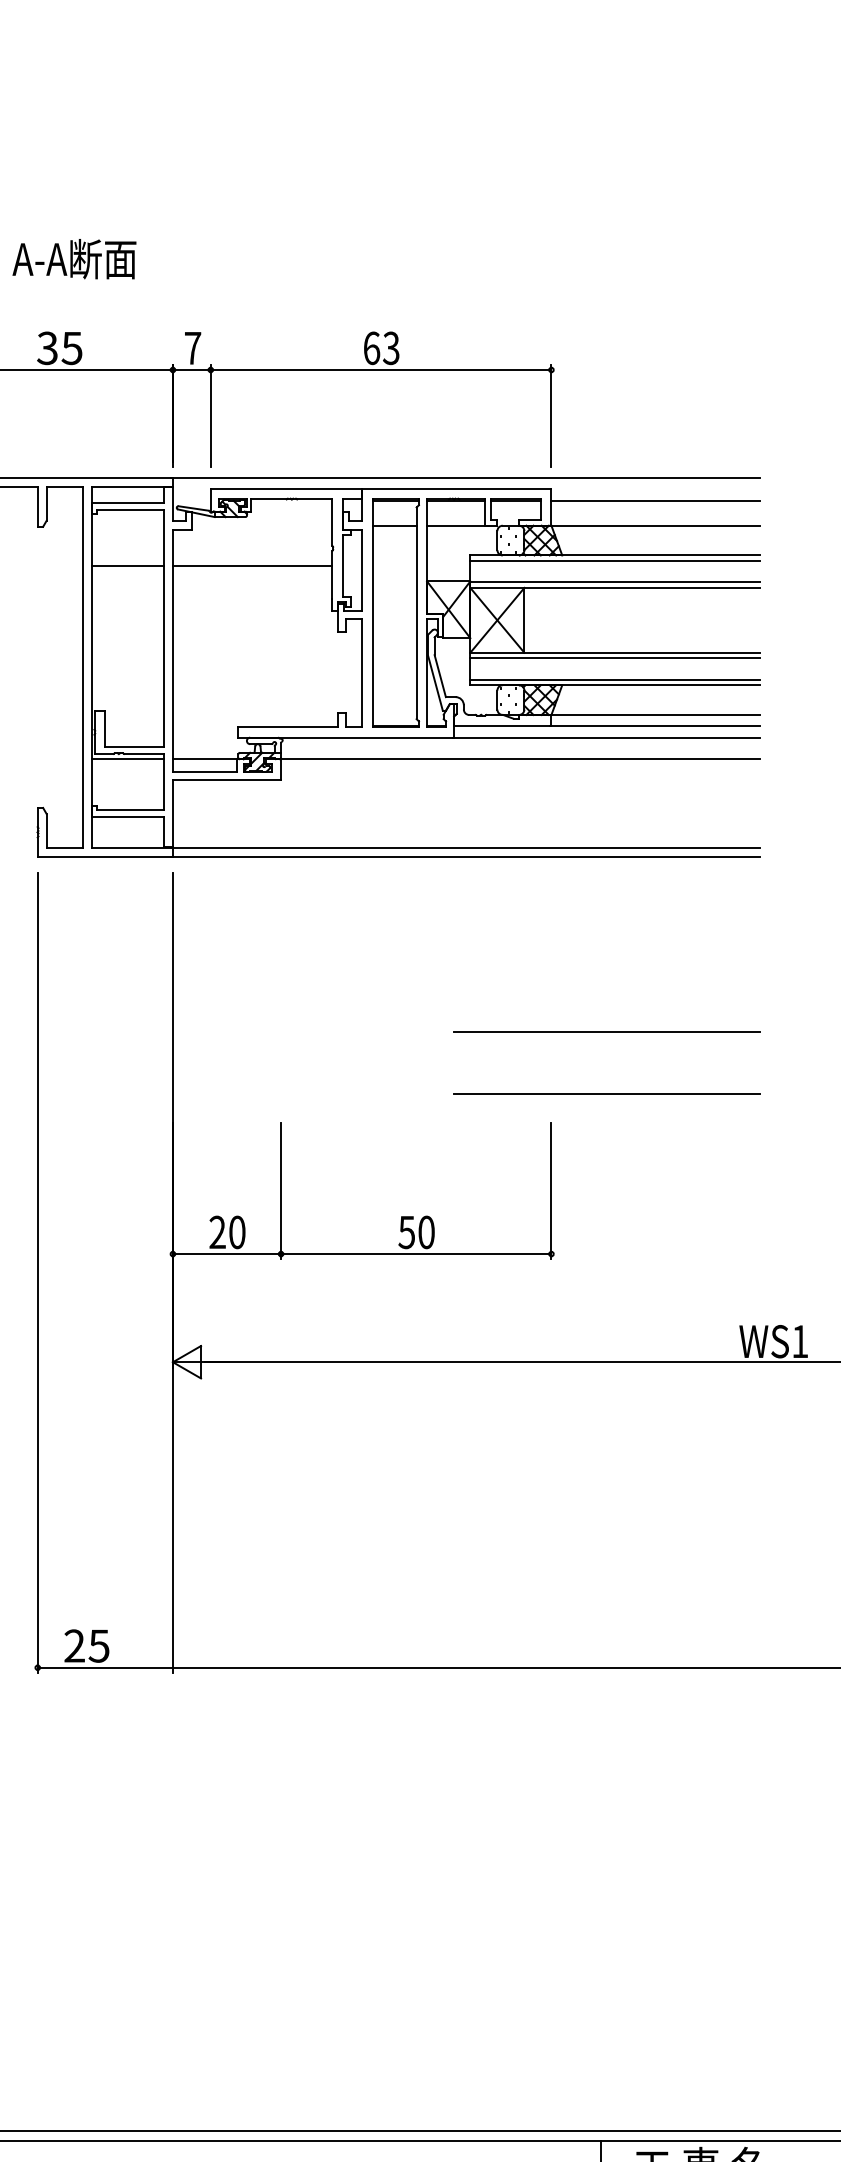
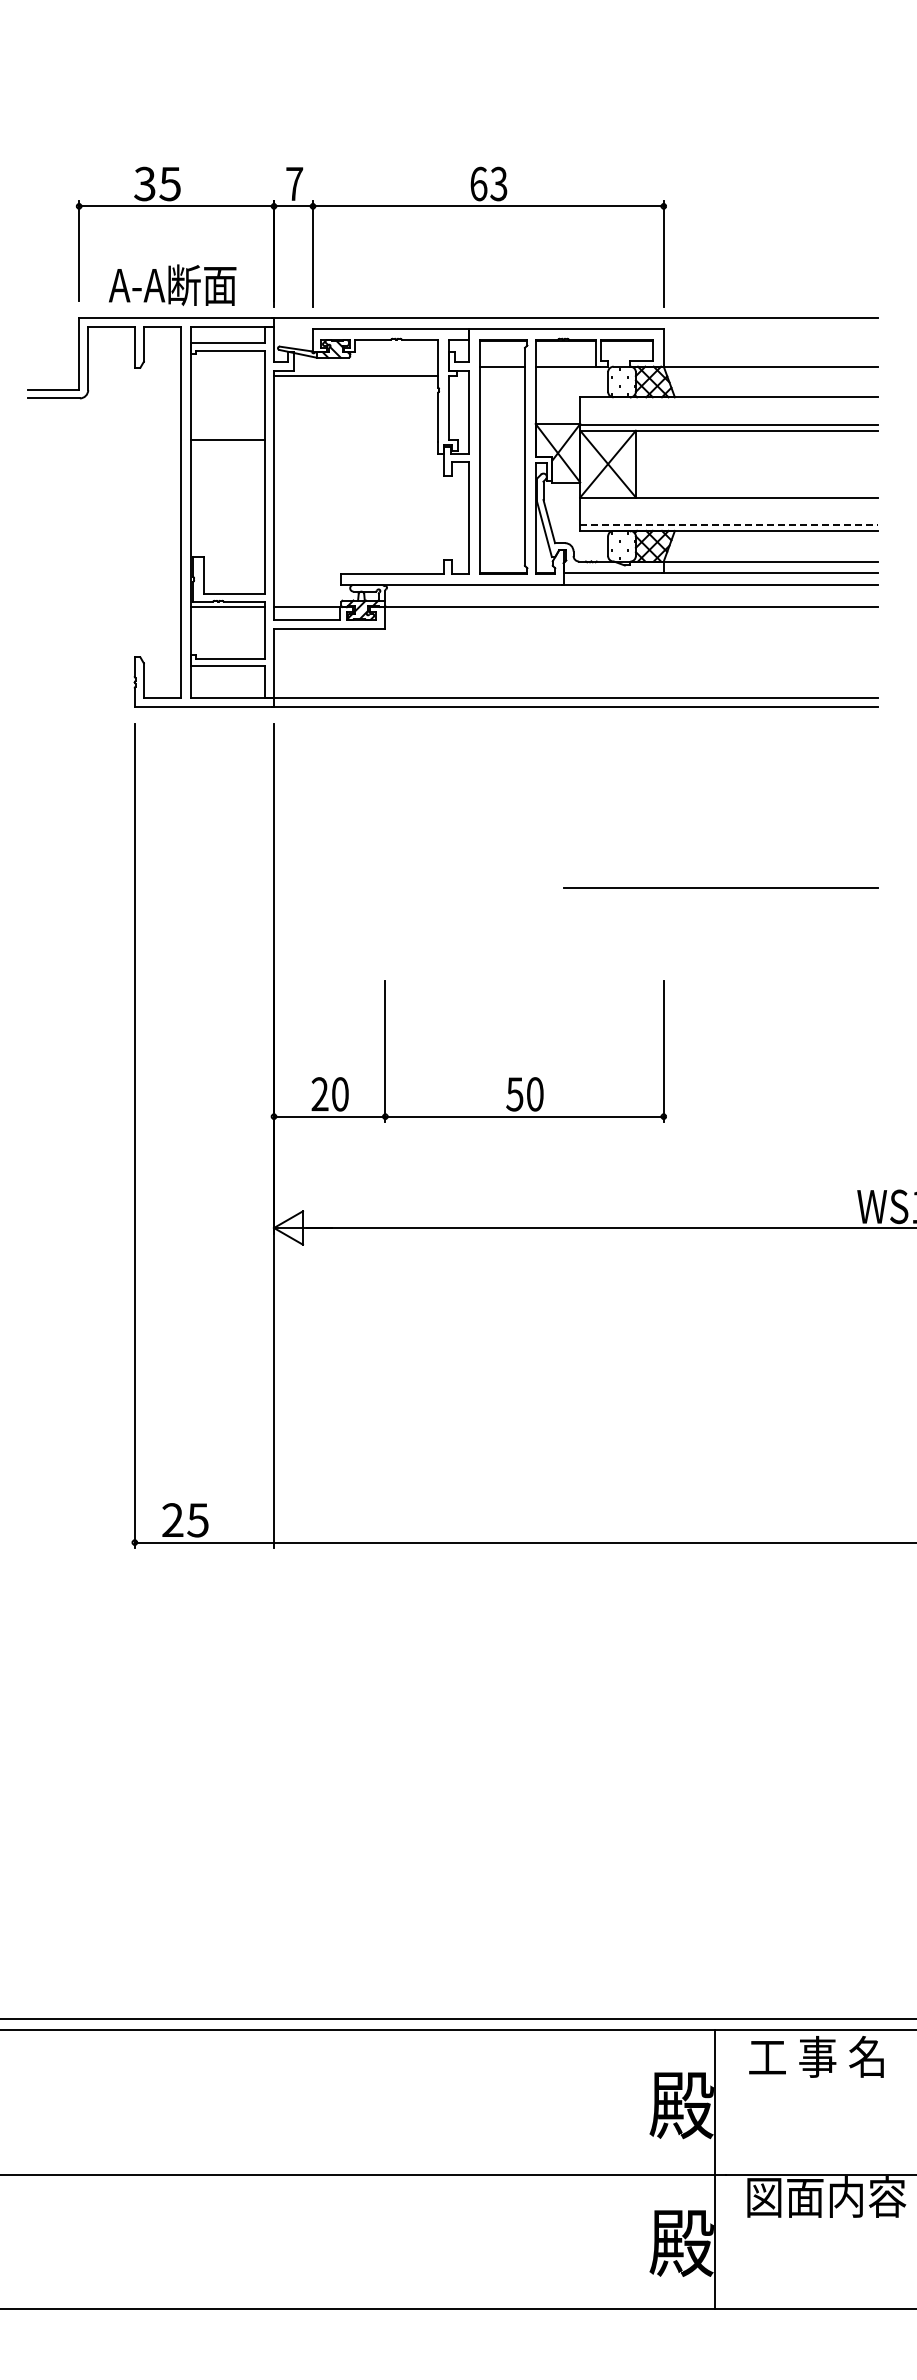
text: (74, 258) -> (172, 284), moved
line: (655, 501) -> (770, 341), removed
line: (615, 560) -> (729, 402), removed
line: (127, 565) -> (227, 439), moved
line: (253, 565) -> (356, 375), moved
line: (615, 658) -> (729, 503), removed
line: (615, 679) -> (729, 525), solid -> dashed
line: (606, 1094) -> (720, 952), removed

